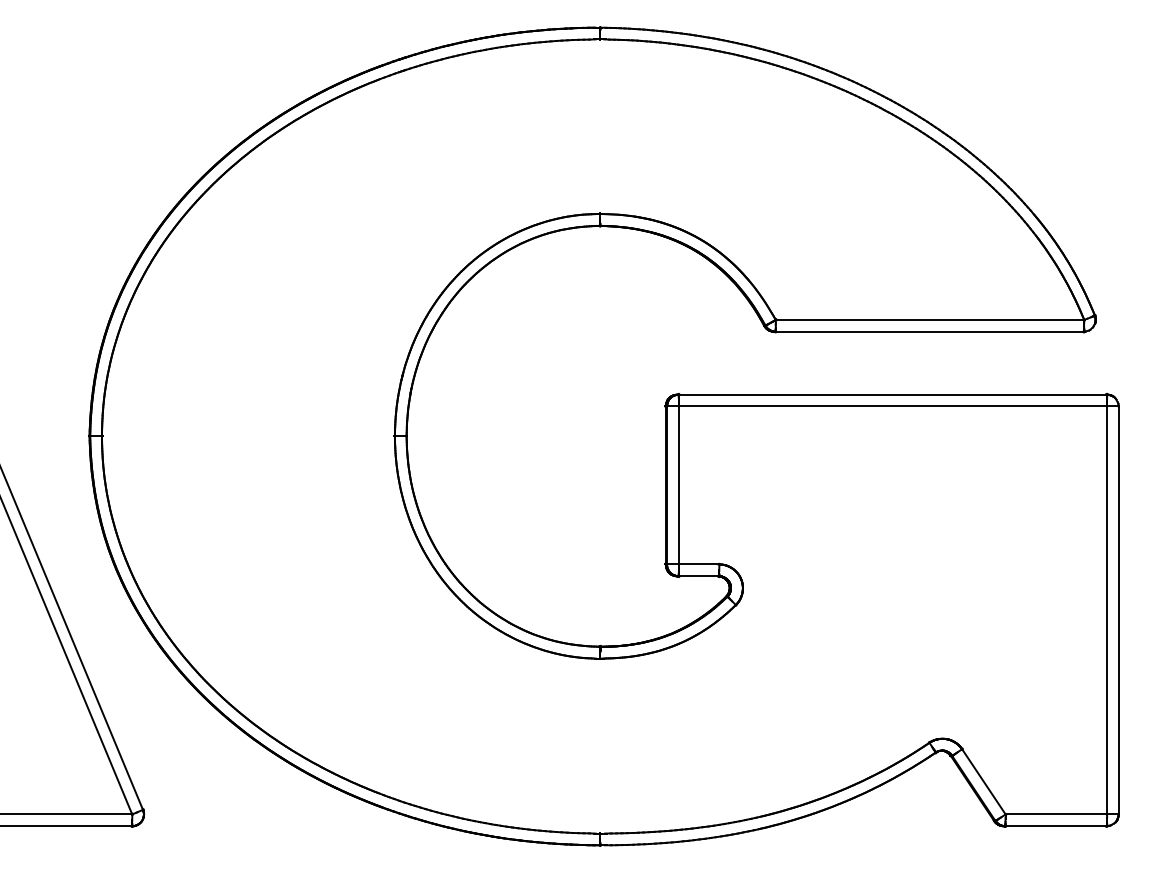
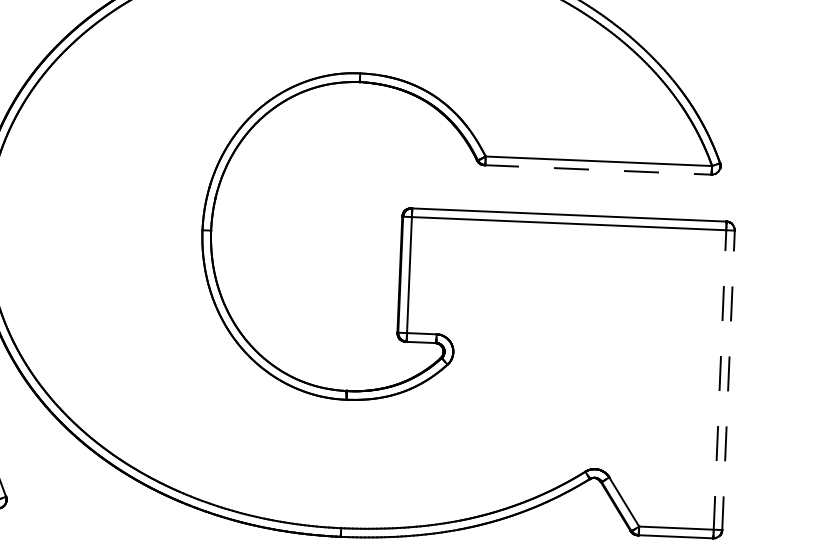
line: (929, 331) -> (598, 169), solid -> dashed
line: (1107, 610) -> (720, 380), solid -> dashed
line: (1118, 610) -> (728, 380), solid -> dashed

